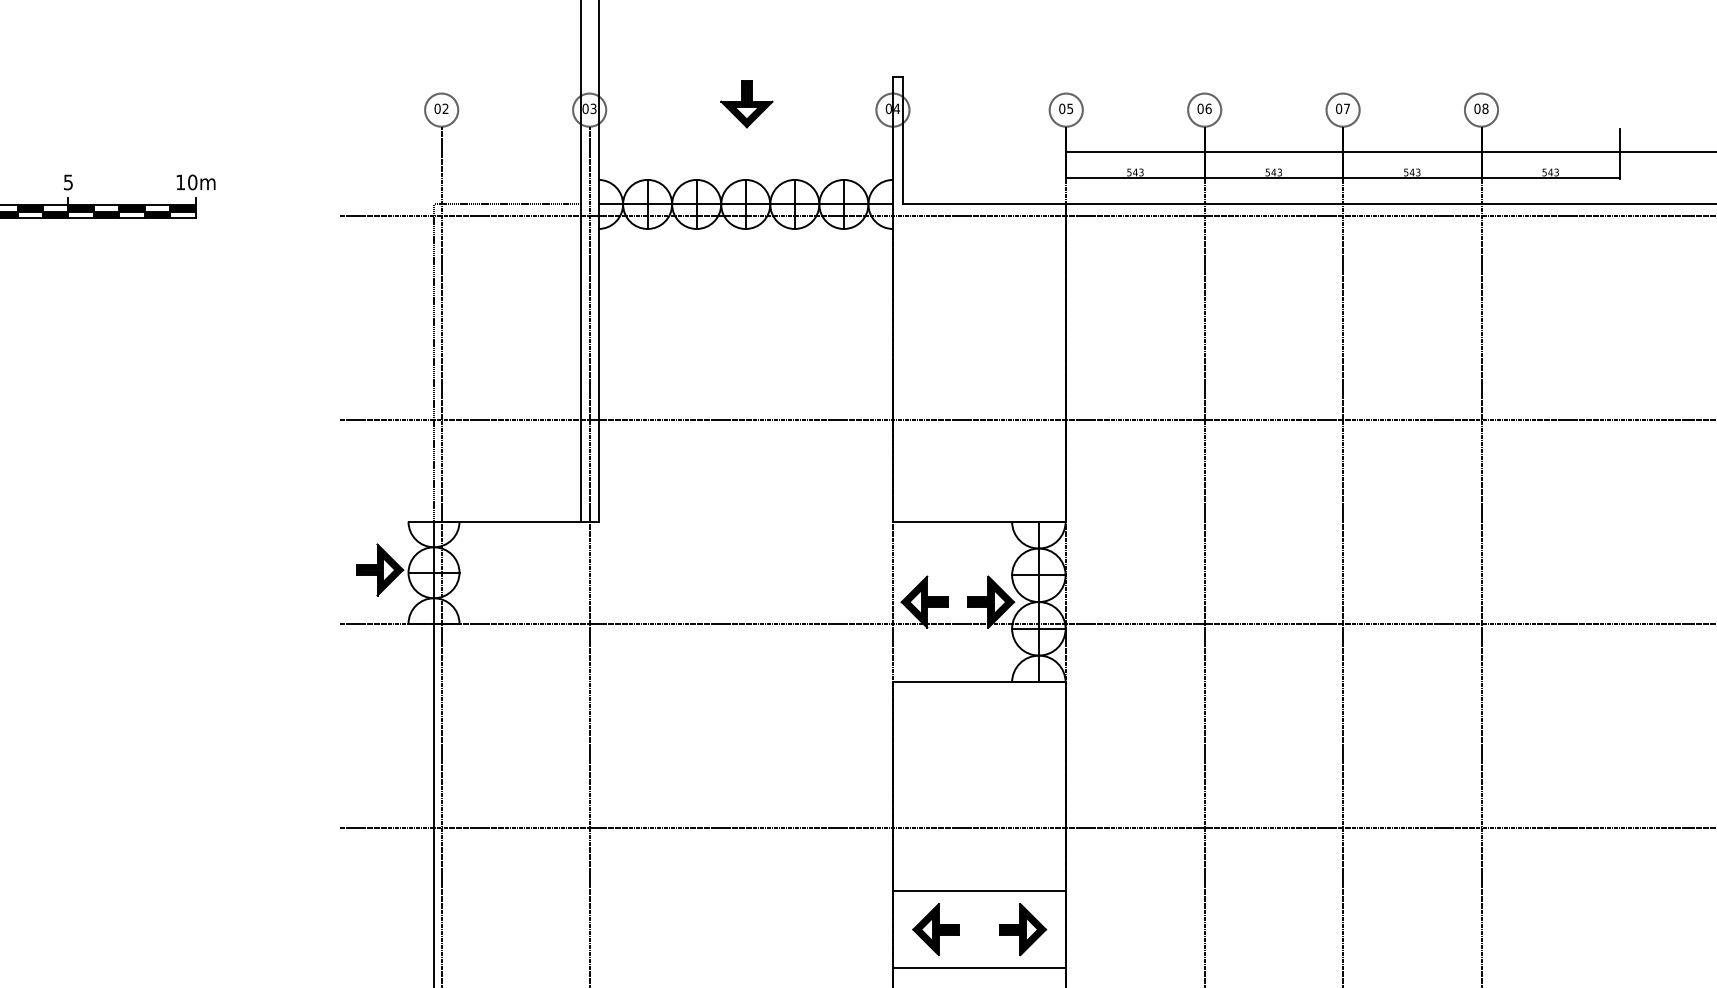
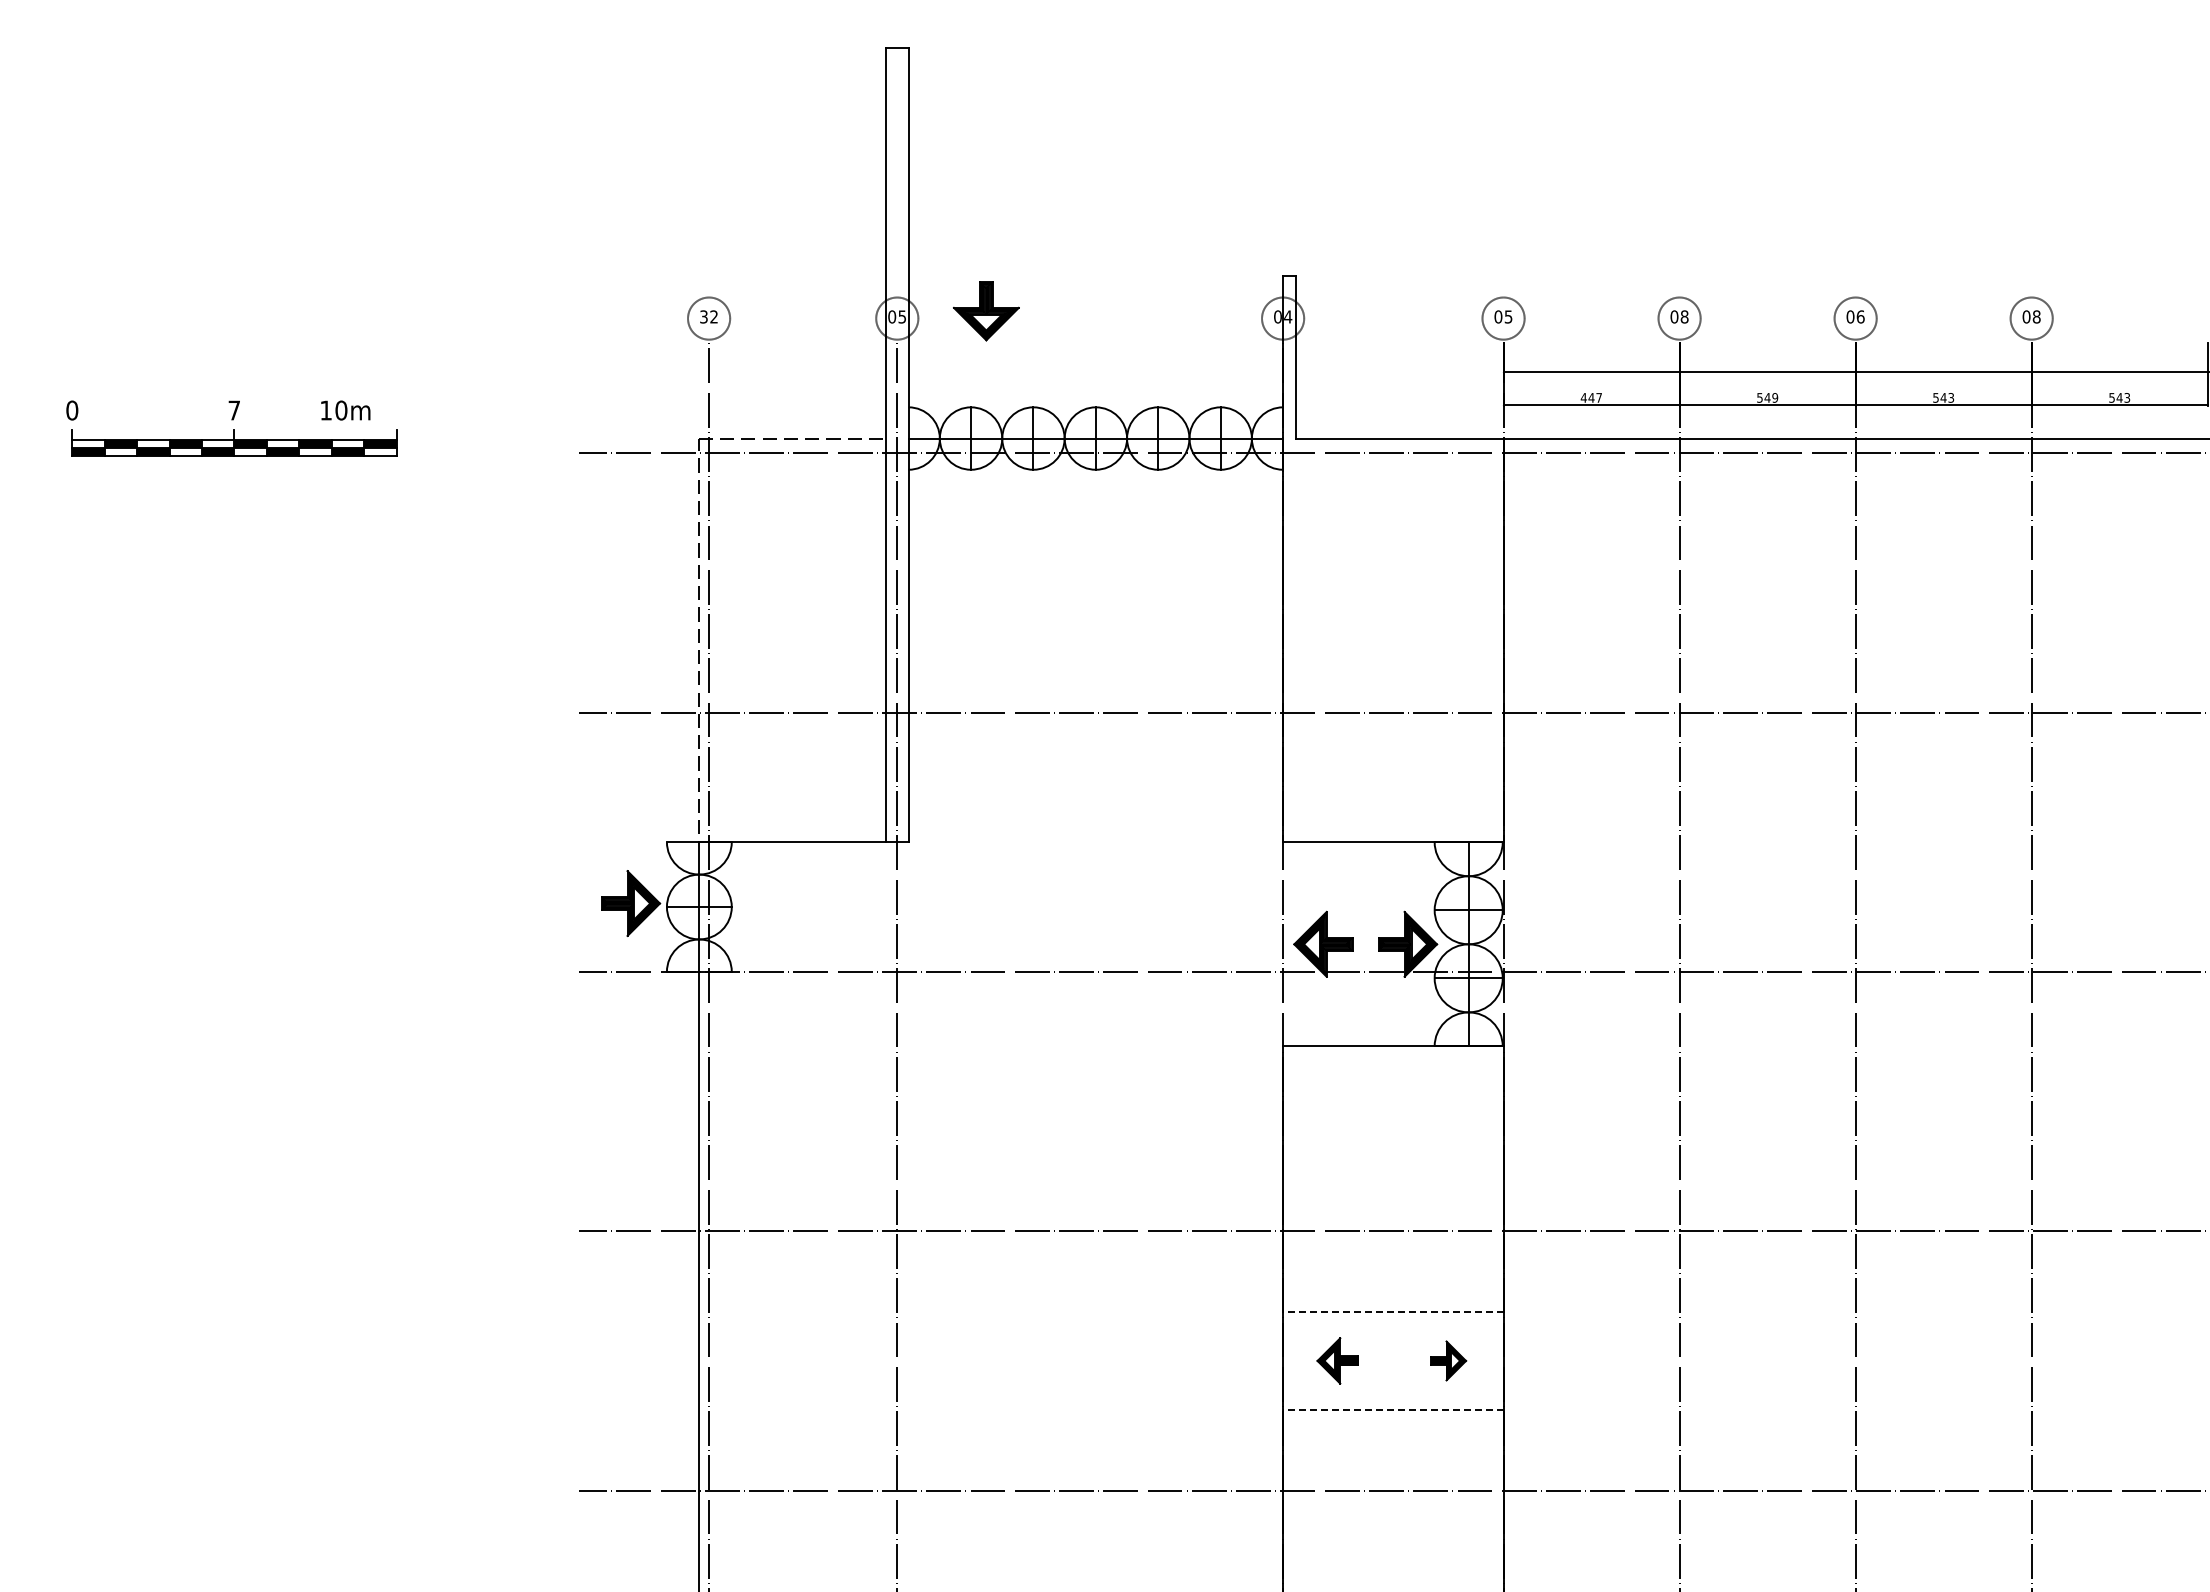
part: (747, 104) -> (986, 311), moved
text: (437, 108) -> (703, 316), 02 -> 32
text: (593, 108) -> (902, 316), 03 -> 05
text: (1208, 108) -> (1684, 316), 06 -> 08
text: (1346, 108) -> (1860, 316), 07 -> 06
text: (1134, 172) -> (1590, 397), 543 -> 447
text: (1280, 172) -> (1775, 397), 543 -> 549
text: (67, 182) -> (233, 410), 5 -> 7
text: (195, 182) -> (345, 410), moved
line: (978, 891) -> (1392, 1312), solid -> dashed
part: (935, 929) -> (1337, 1360), size x0.7
part: (1022, 929) -> (1448, 1360), size x0.6
line: (978, 967) -> (1392, 1409), solid -> dashed

